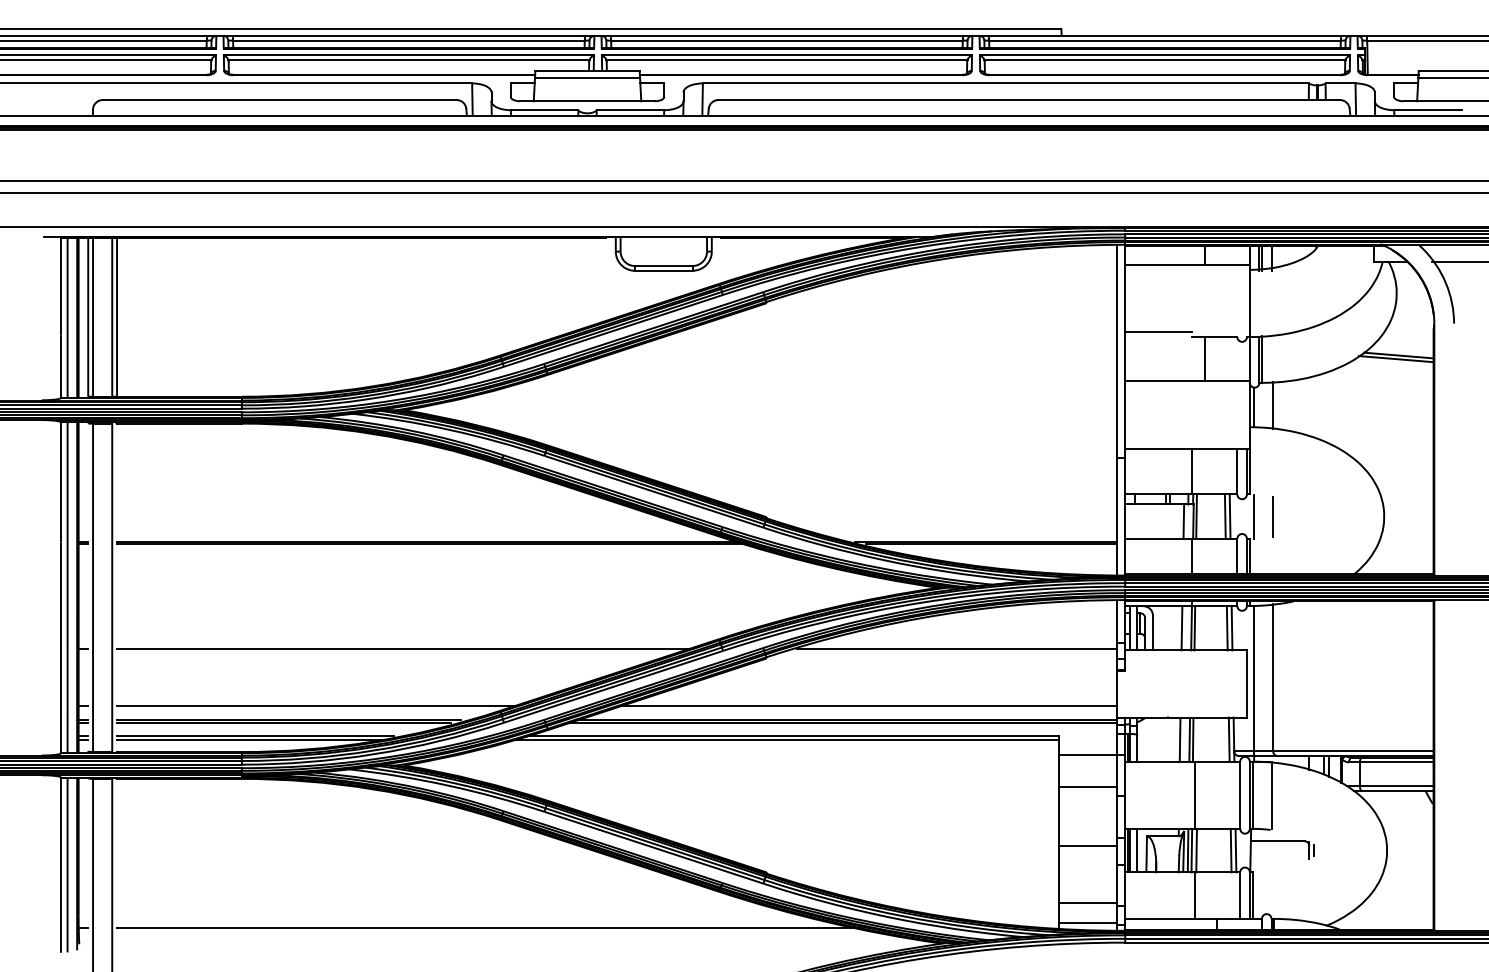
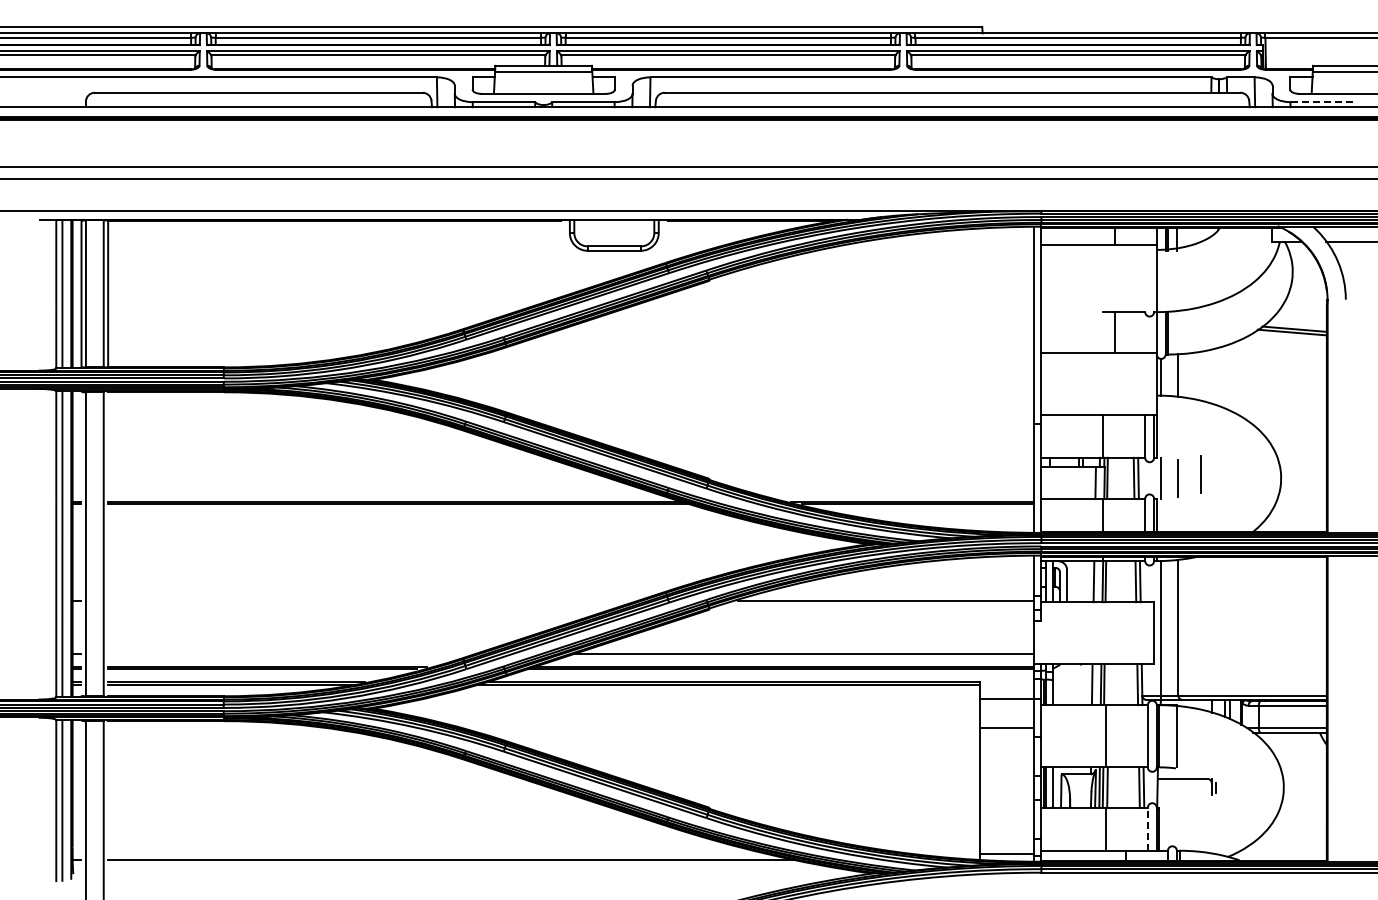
line: (1427, 110) -> (1321, 102), solid -> dashed
line: (1158, 332) -> (1072, 307), removed
line: (1297, 512) -> (1200, 474), added
line: (402, 648) -> (372, 600), removed
line: (315, 705) -> (291, 653), removed
line: (1088, 845) -> (1007, 782), removed
line: (1239, 895) -> (1147, 829), solid -> dashed
line: (1088, 903) -> (1007, 836), removed

